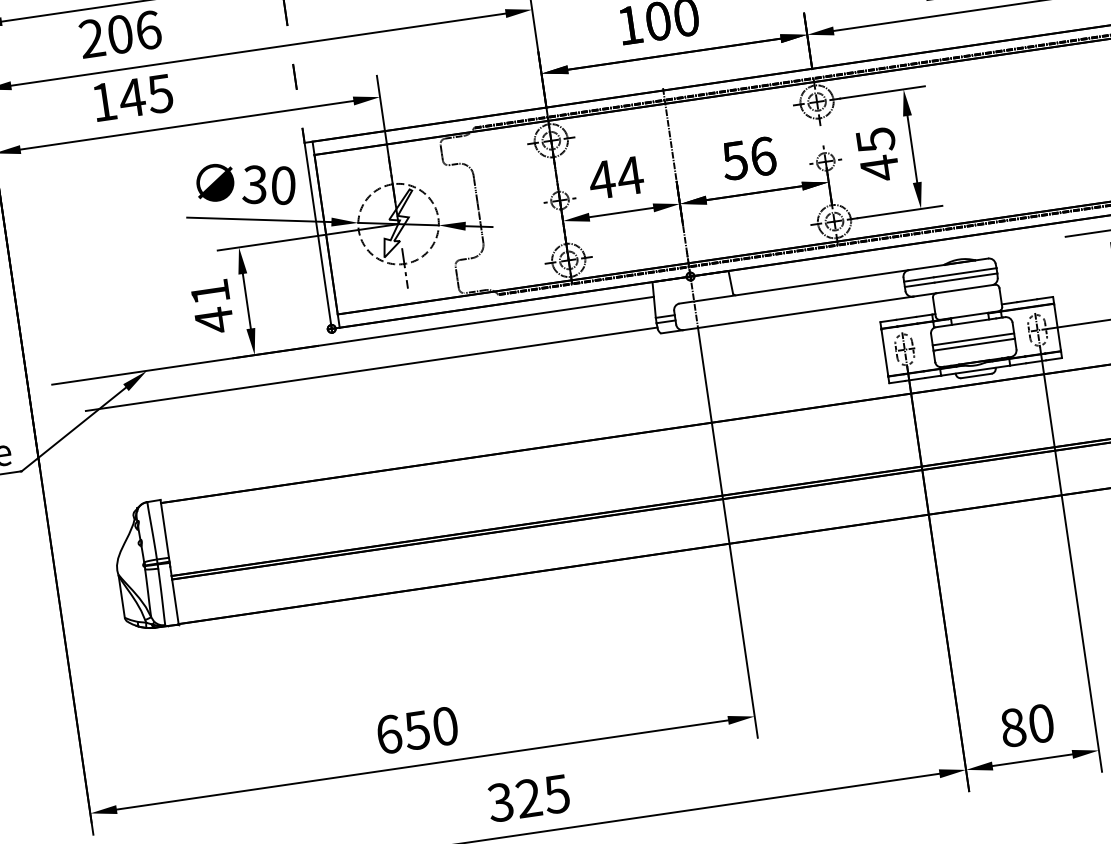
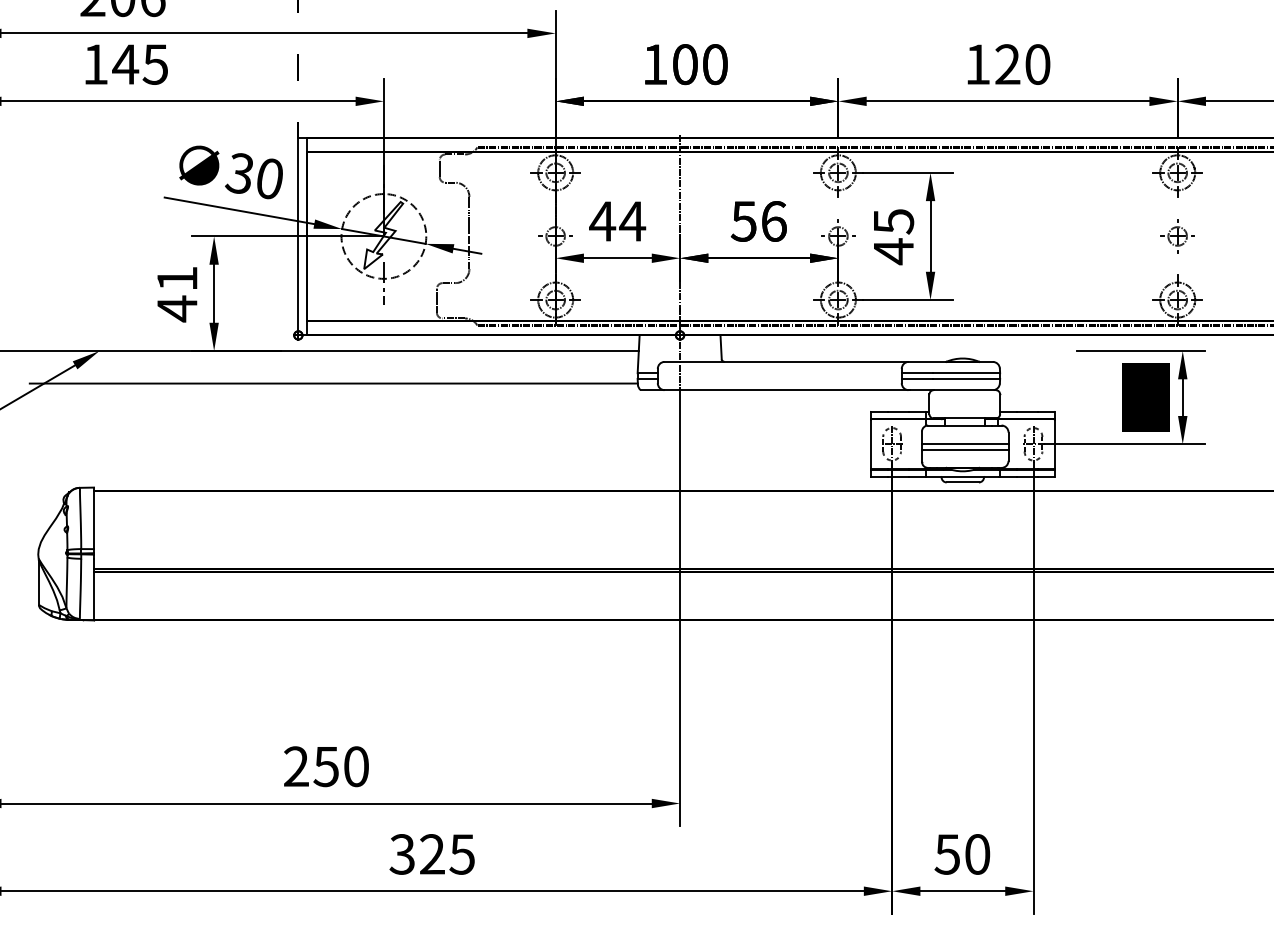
text: (1013, 727) -> (947, 854), 80 -> 50
text: (389, 734) -> (296, 766), 650 -> 250

